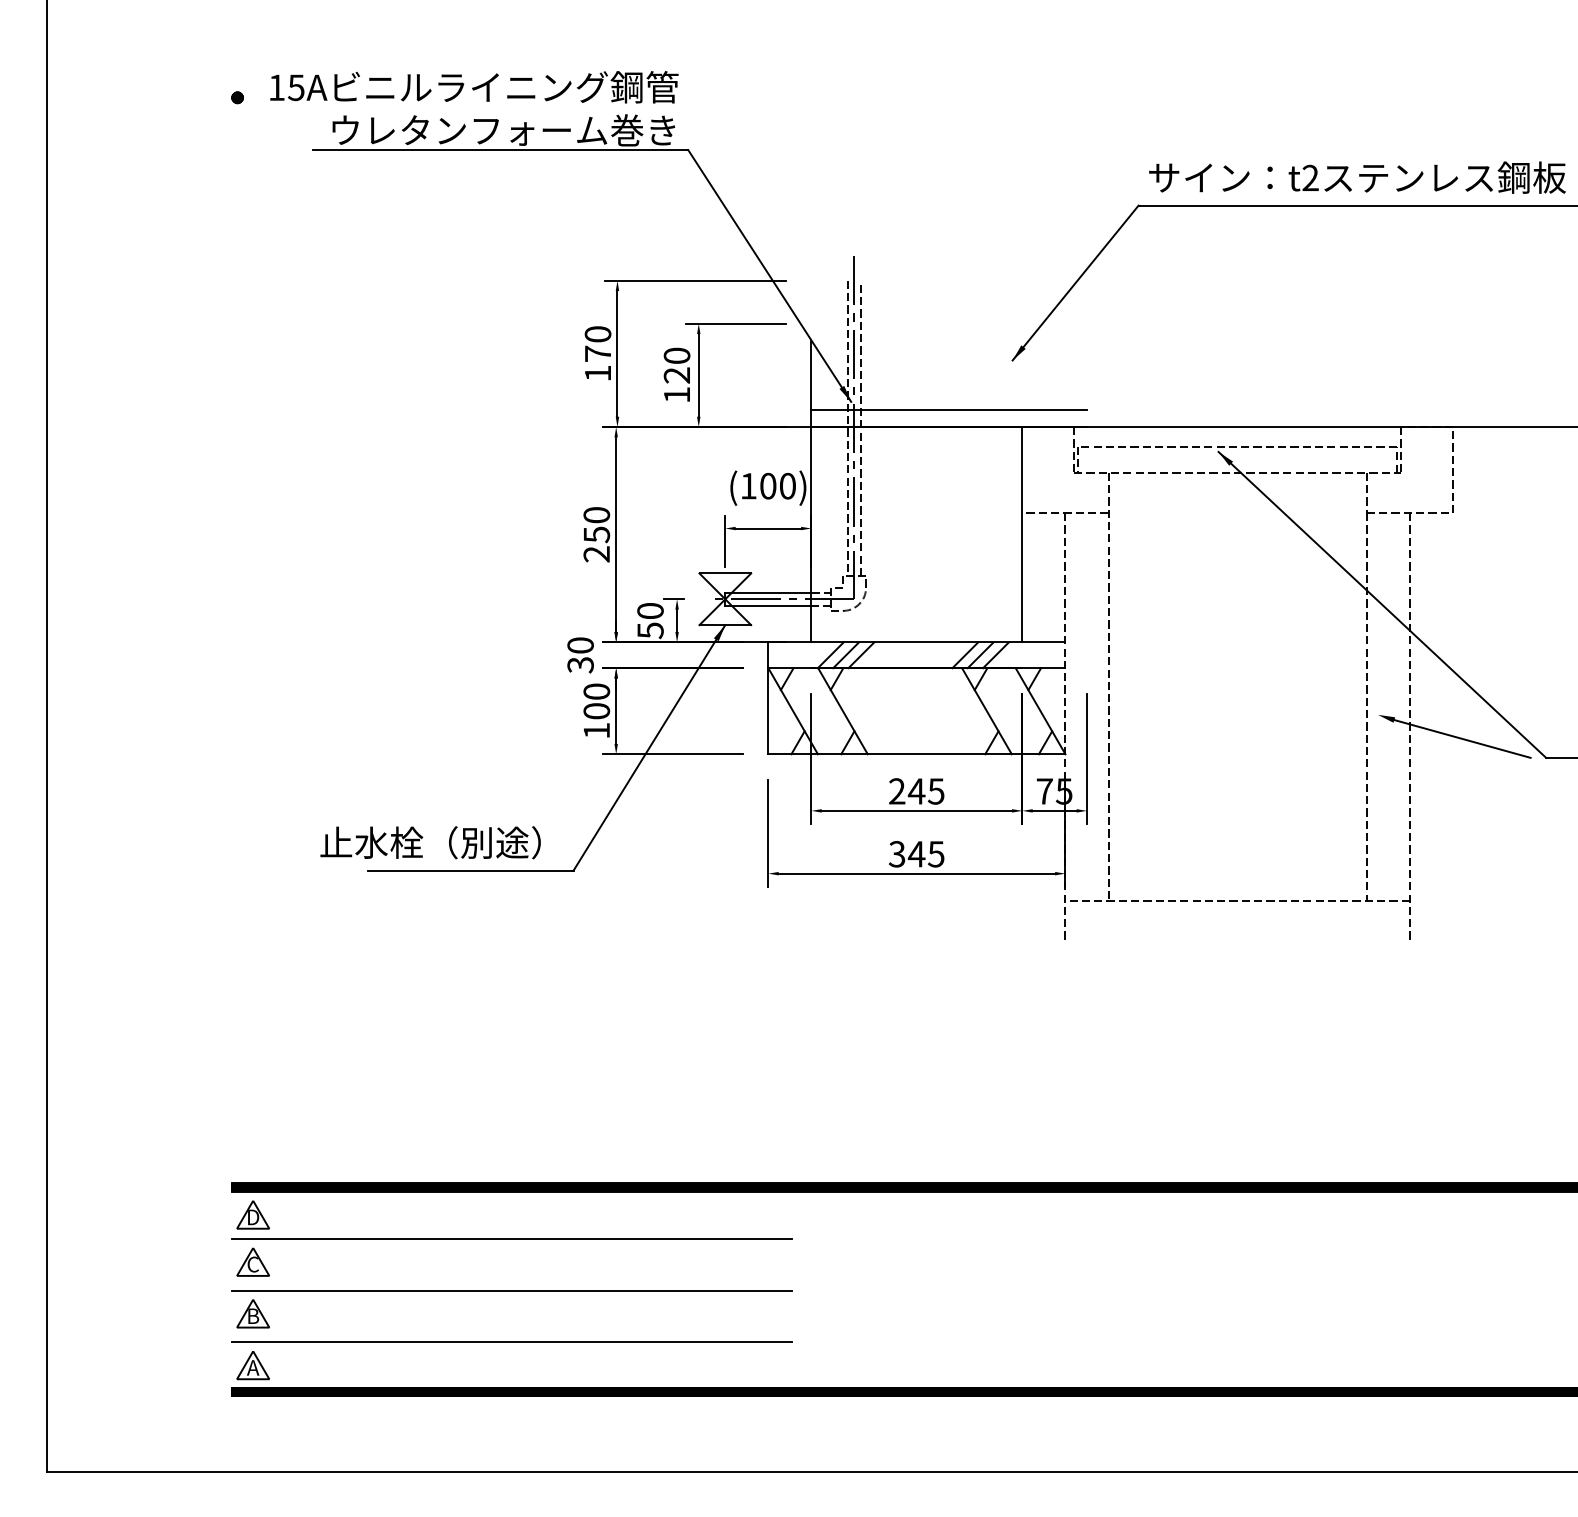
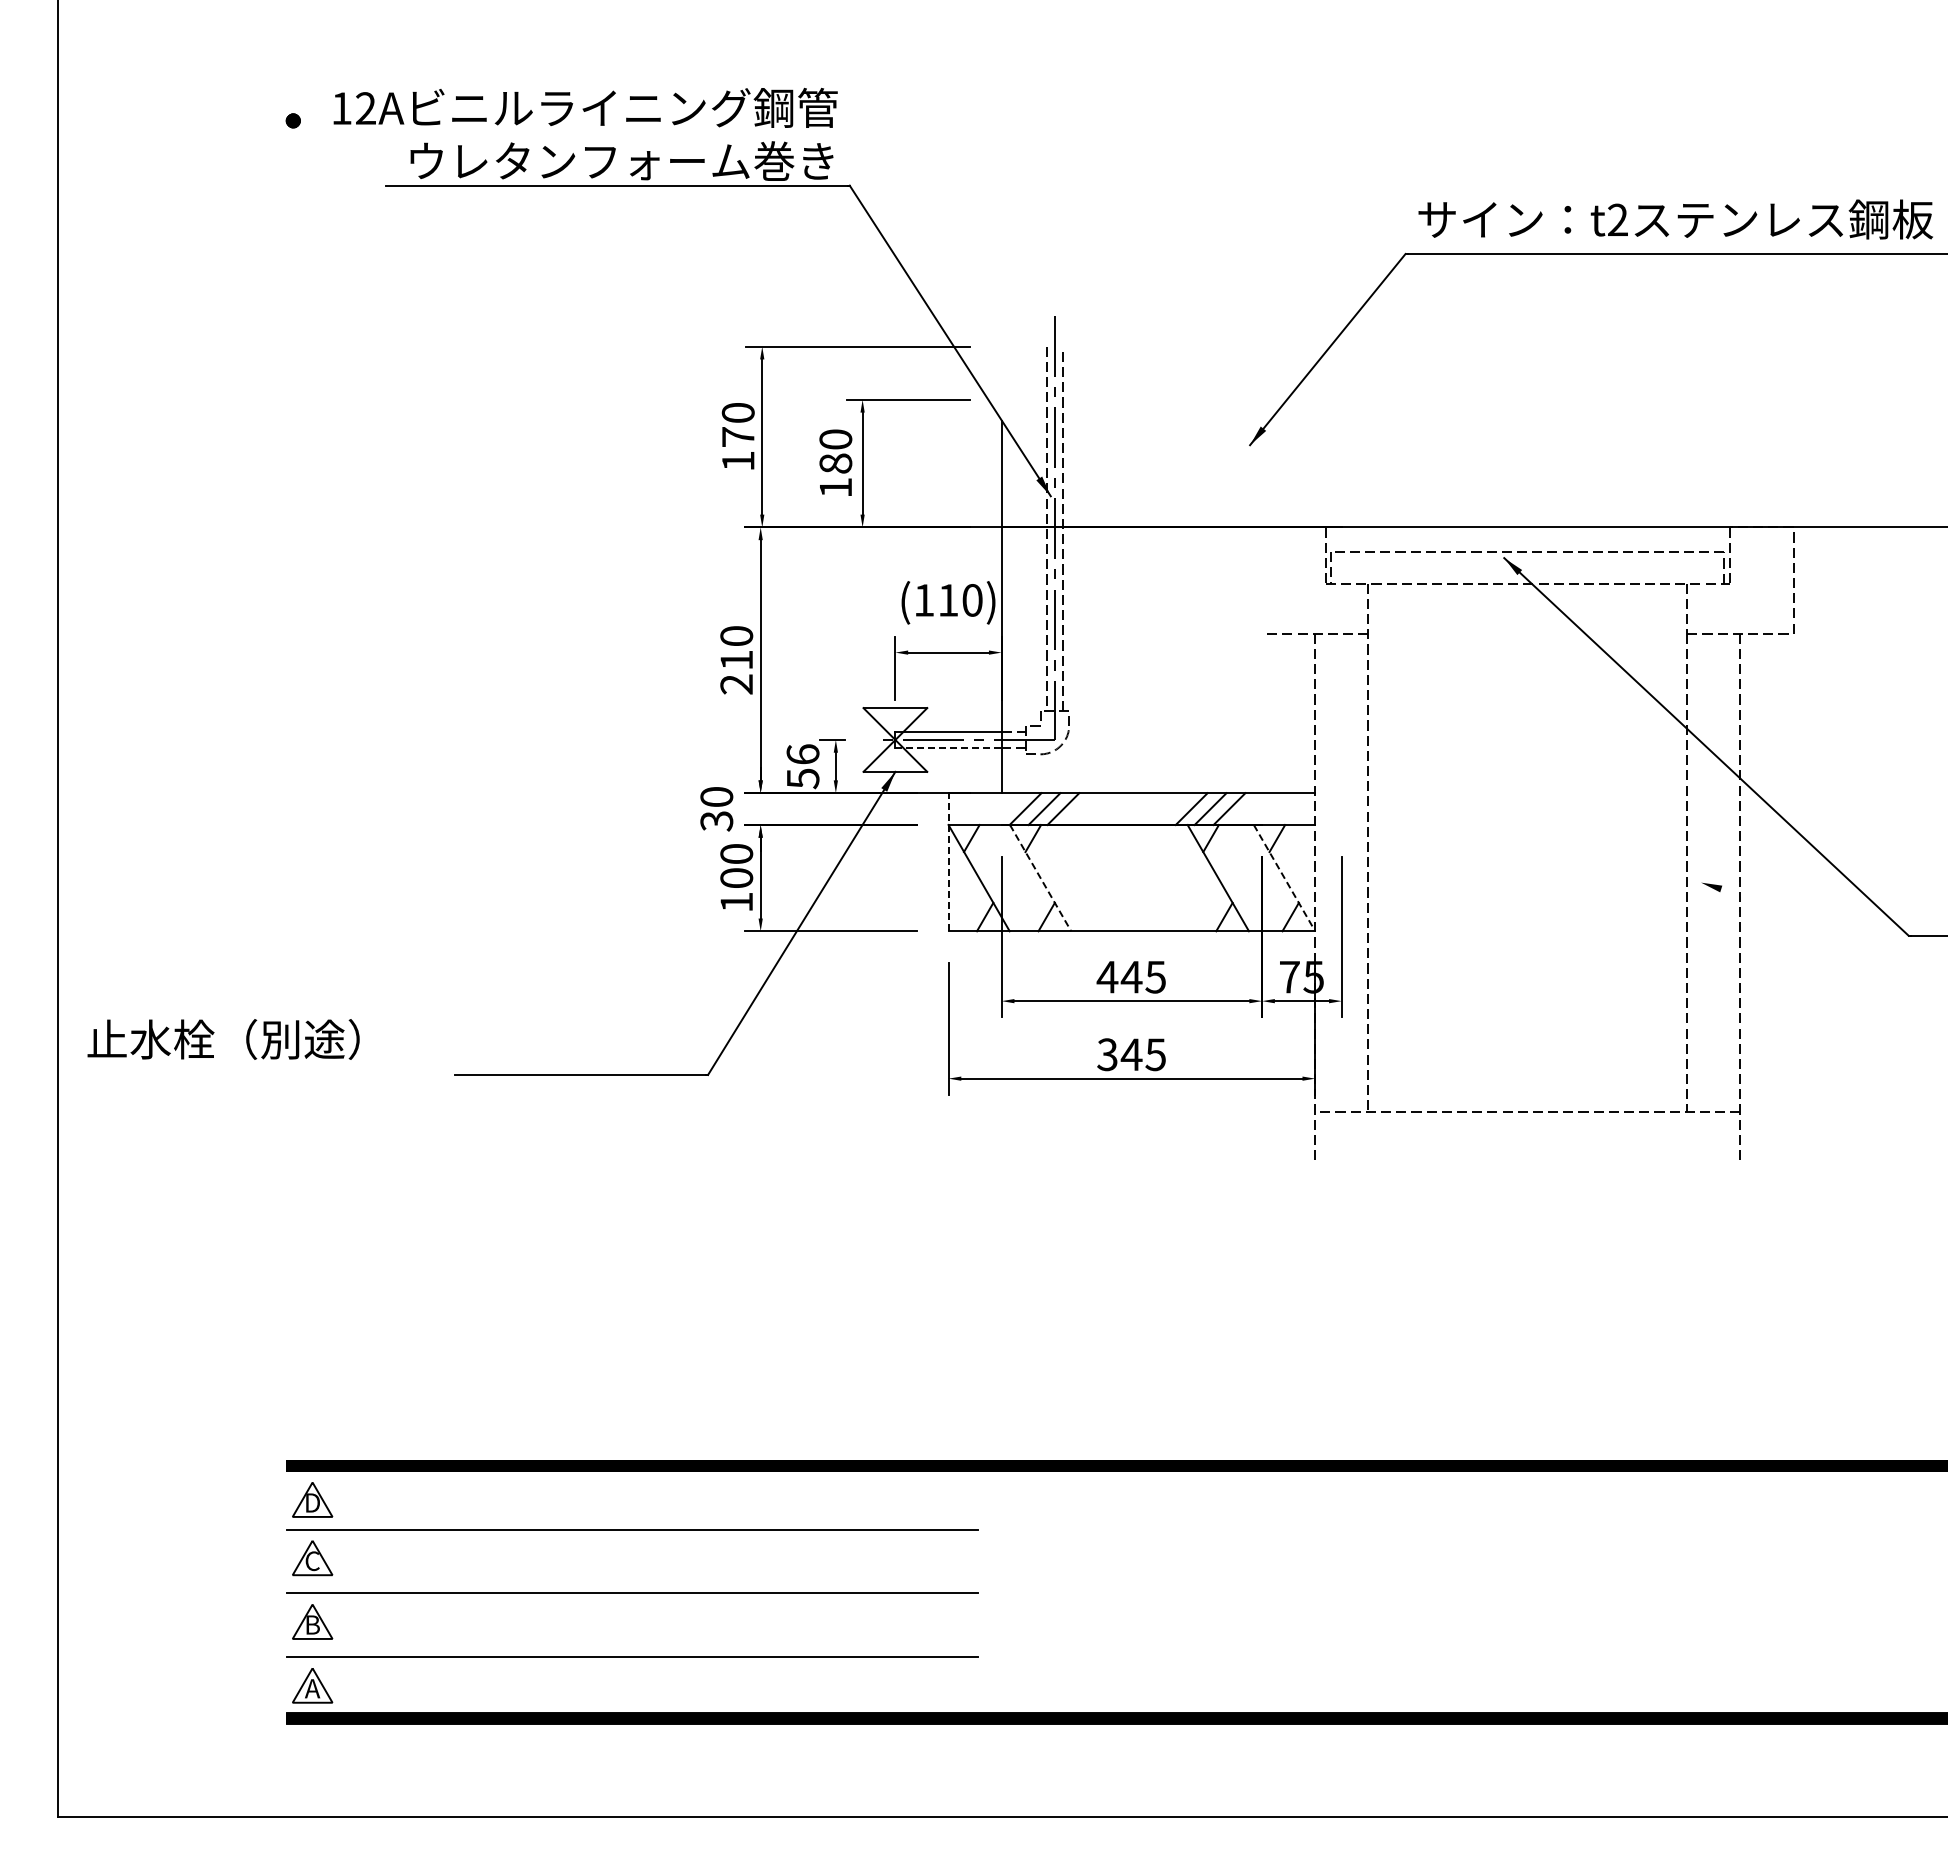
text: (296, 87) -> (365, 108), 15A -> 12A
text: (676, 375) -> (835, 463), 120 -> 180
line: (948, 410) -> (1171, 506), removed
text: (768, 486) -> (948, 600), (100) -> (110)
text: (596, 534) -> (736, 660), 250 -> 210
line: (1022, 534) -> (1262, 660), removed
line: (769, 605) -> (949, 747), solid -> dashed
text: (650, 611) -> (802, 754), 50 -> 56
line: (768, 697) -> (948, 861), solid -> dashed
line: (842, 711) -> (1040, 878), solid -> dashed
line: (1040, 711) -> (1284, 878), solid -> dashed
line: (1462, 739) -> (1805, 912), removed
text: (897, 790) -> (1107, 976), 245 -> 445
text: (430, 842) -> (223, 1039), moved

